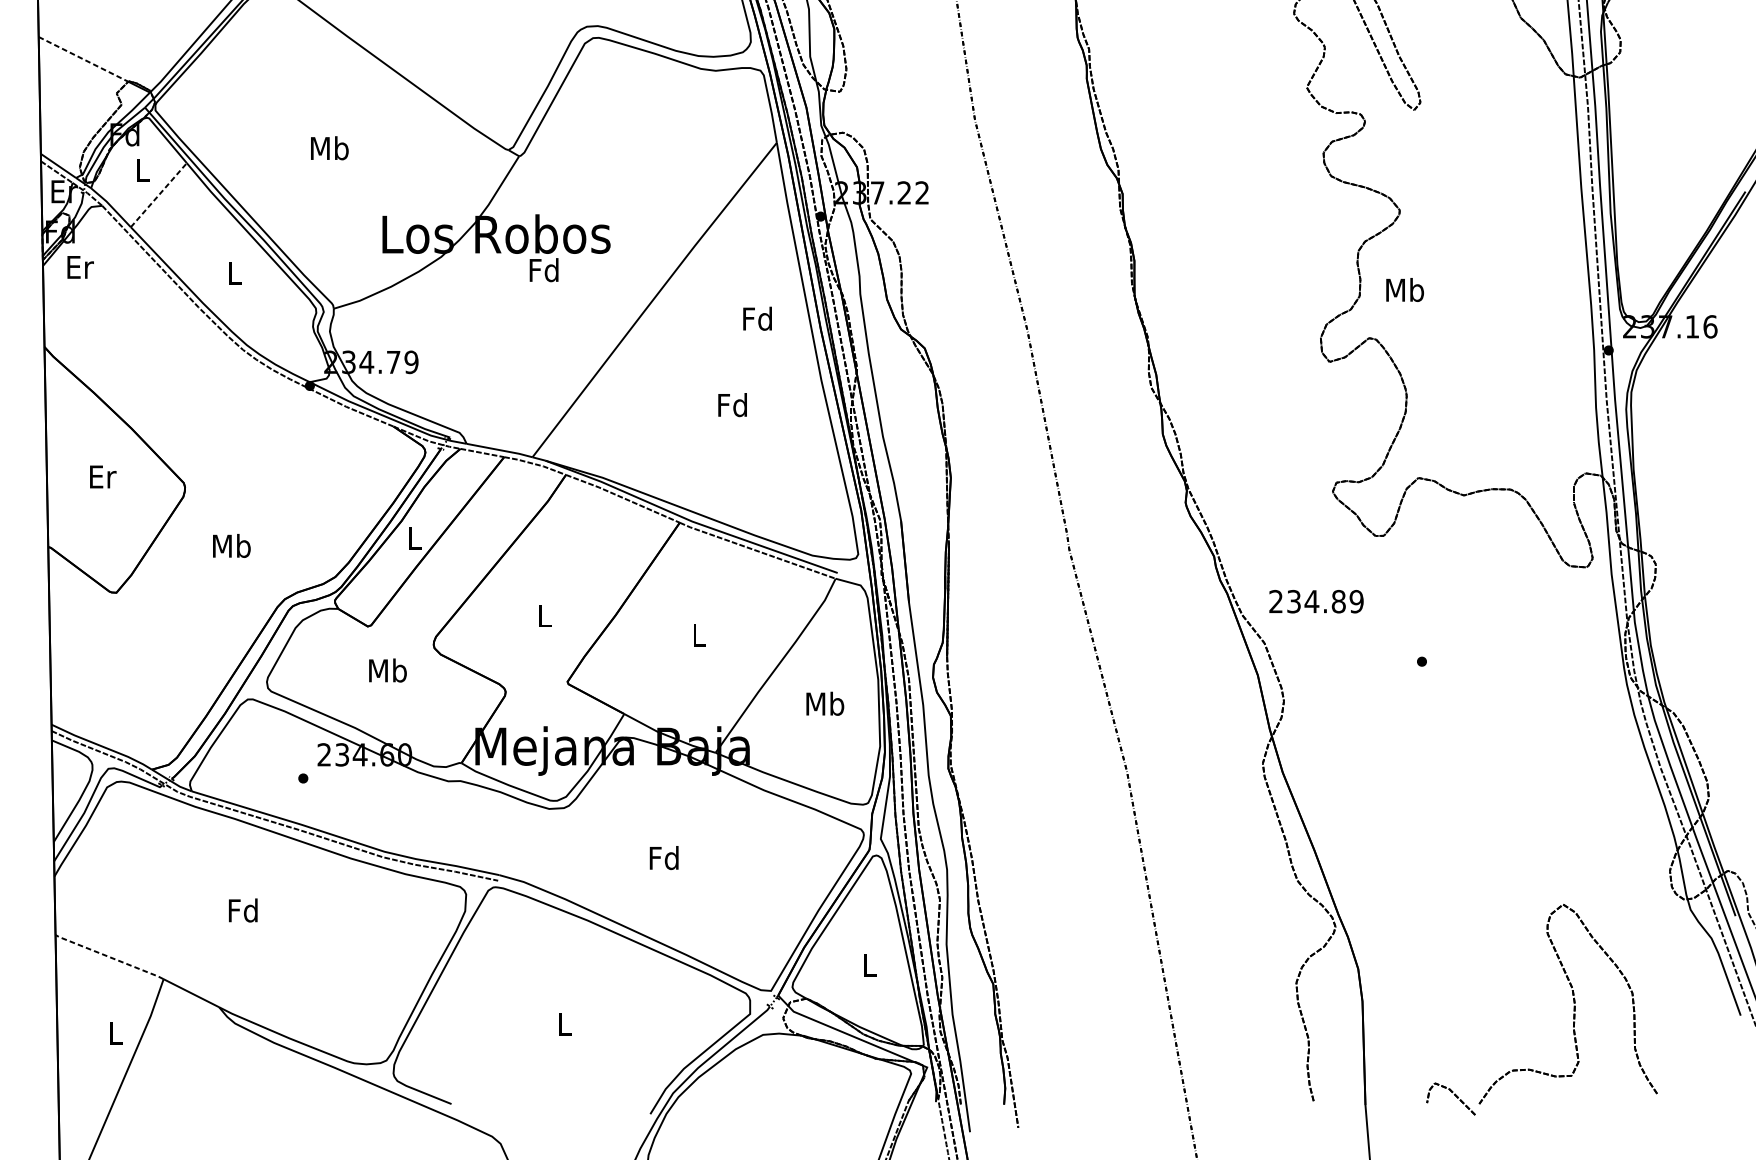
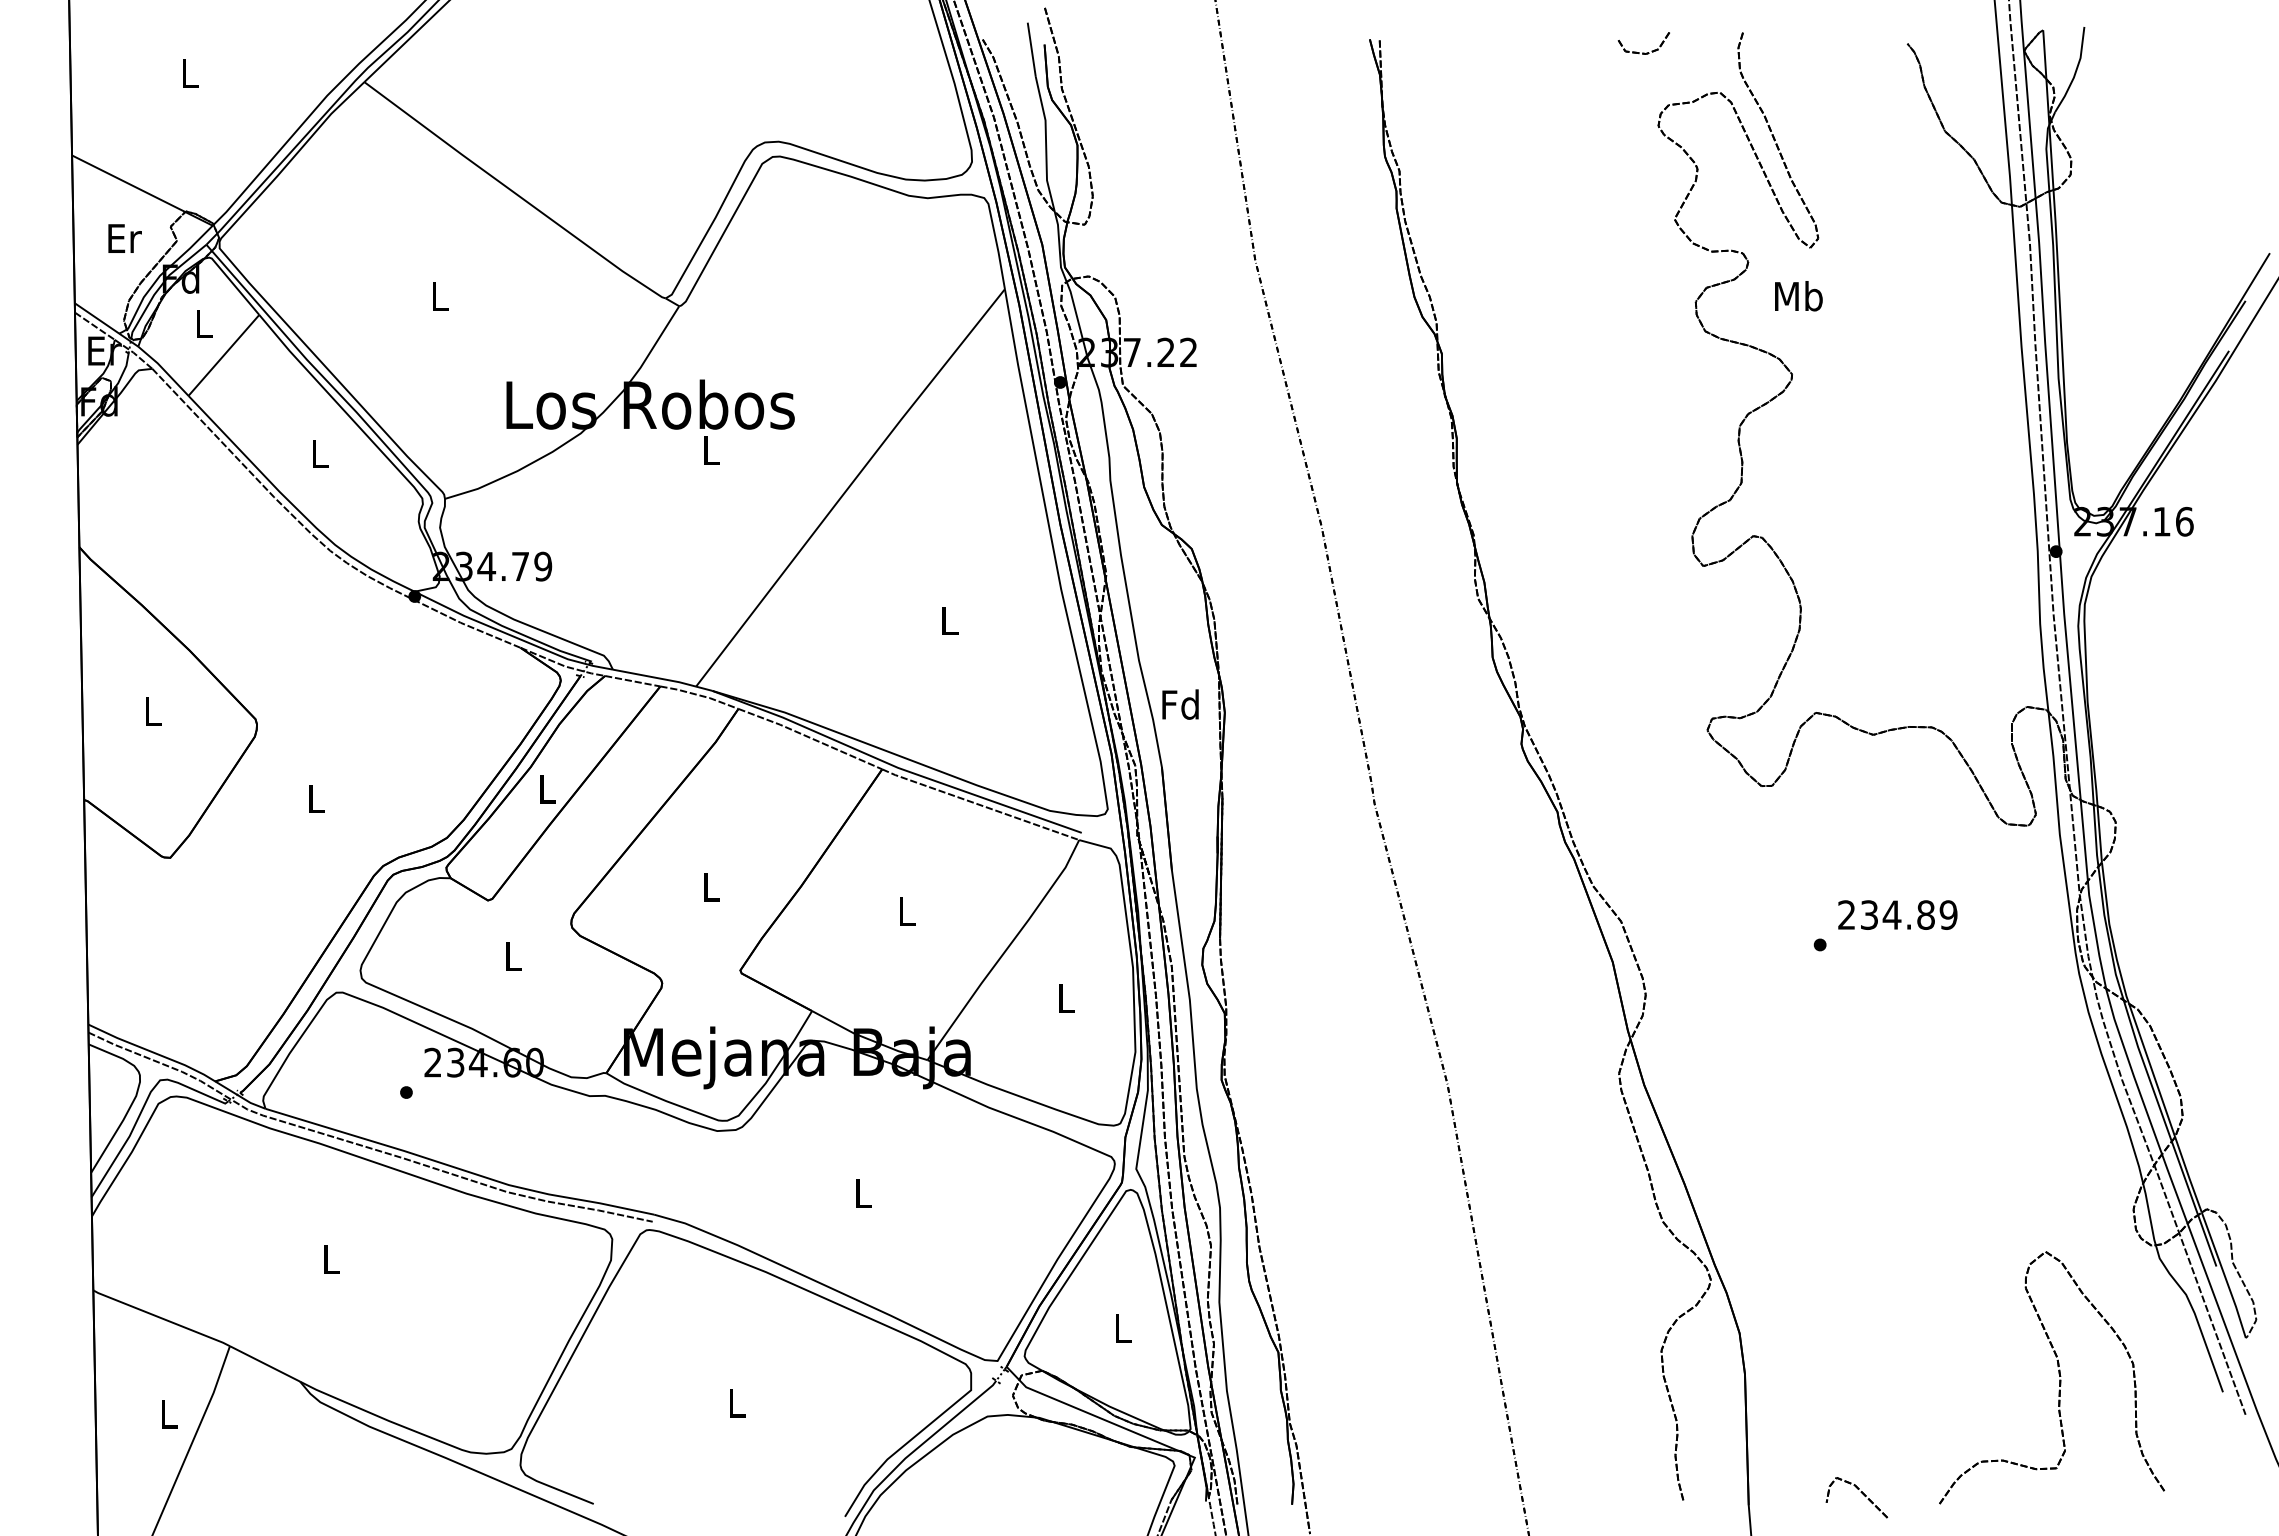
line: (84, 59) -> (129, 183), dashed -> solid
text: (329, 147) -> (439, 295), Mb -> L
line: (158, 195) -> (223, 355), dashed -> solid
text: (80, 267) -> (124, 238), moved
text: (543, 269) -> (710, 449), Fd -> L
text: (1404, 290) -> (1798, 296), moved
text: (757, 318) -> (1180, 704), moved
text: (732, 404) -> (948, 620), Fd -> L
text: (103, 476) -> (153, 711), Er -> L
text: (232, 545) -> (316, 798), Mb -> L
text: (1316, 601) -> (1897, 914), moved
text: (388, 670) -> (513, 955), Mb -> L
text: (824, 704) -> (1065, 998), Mb -> L
text: (664, 857) -> (862, 1192), Fd -> L
text: (243, 910) -> (330, 1259), Fd -> L
line: (110, 957) -> (162, 1318), dashed -> solid
part: (1573, 1001) -> (2058, 1374), moved

